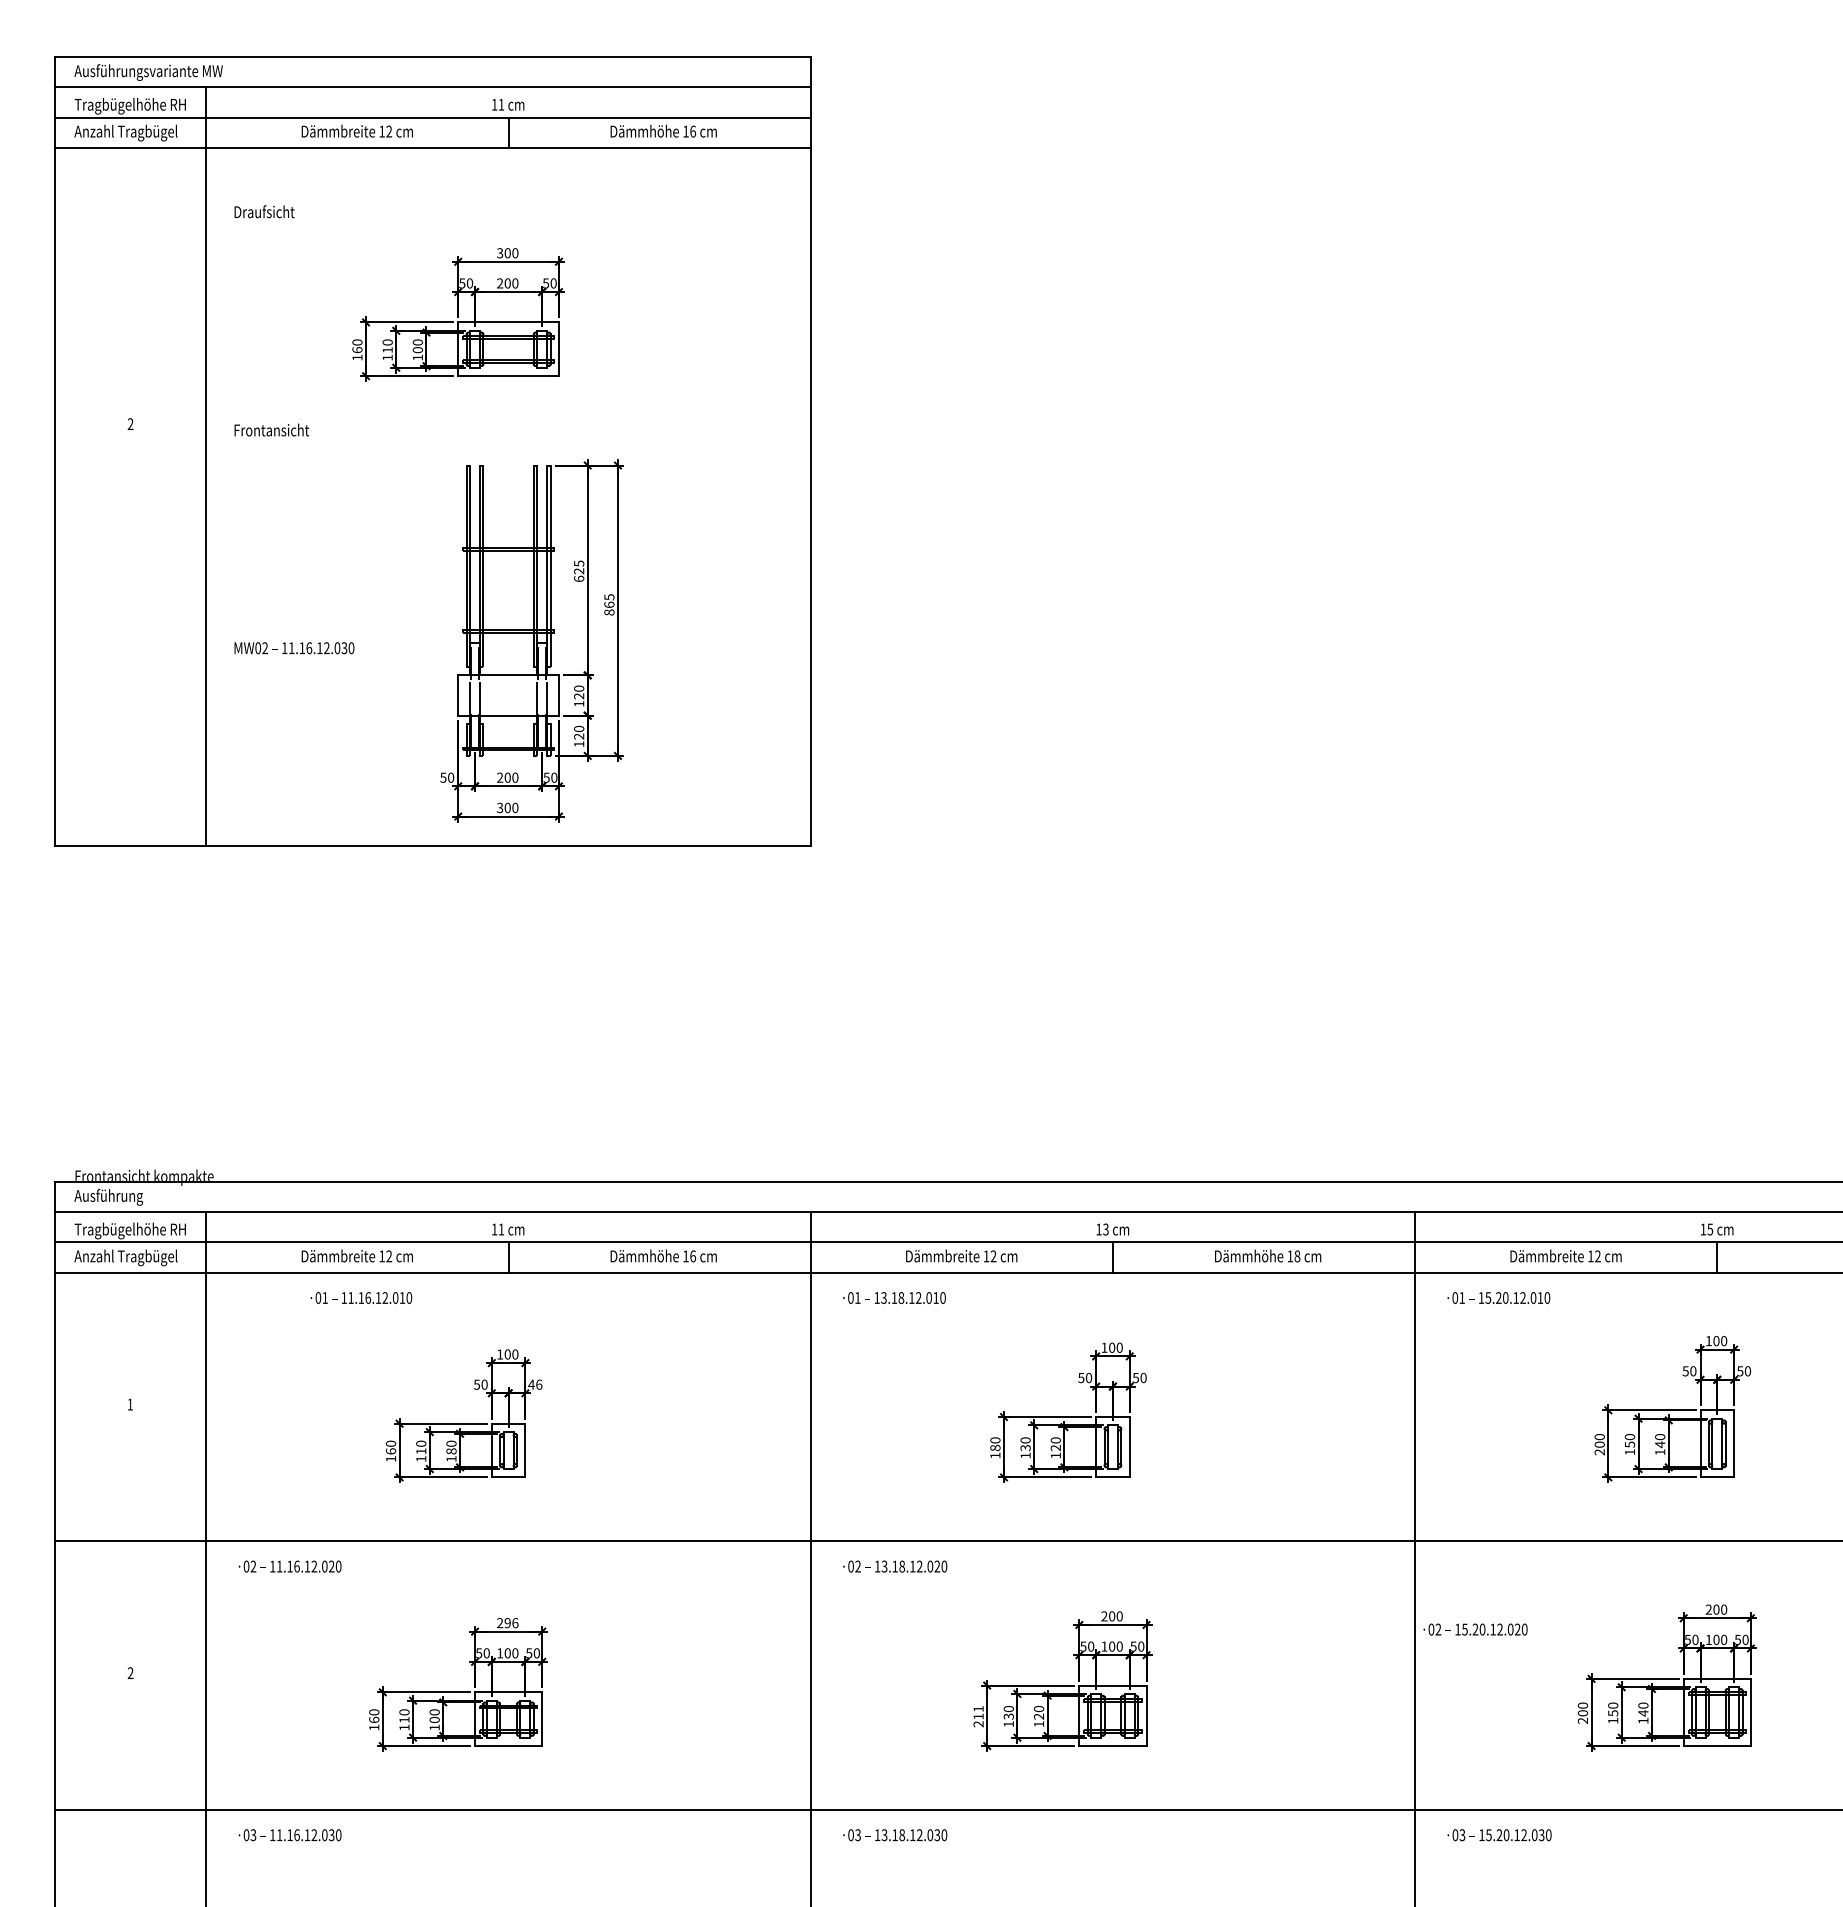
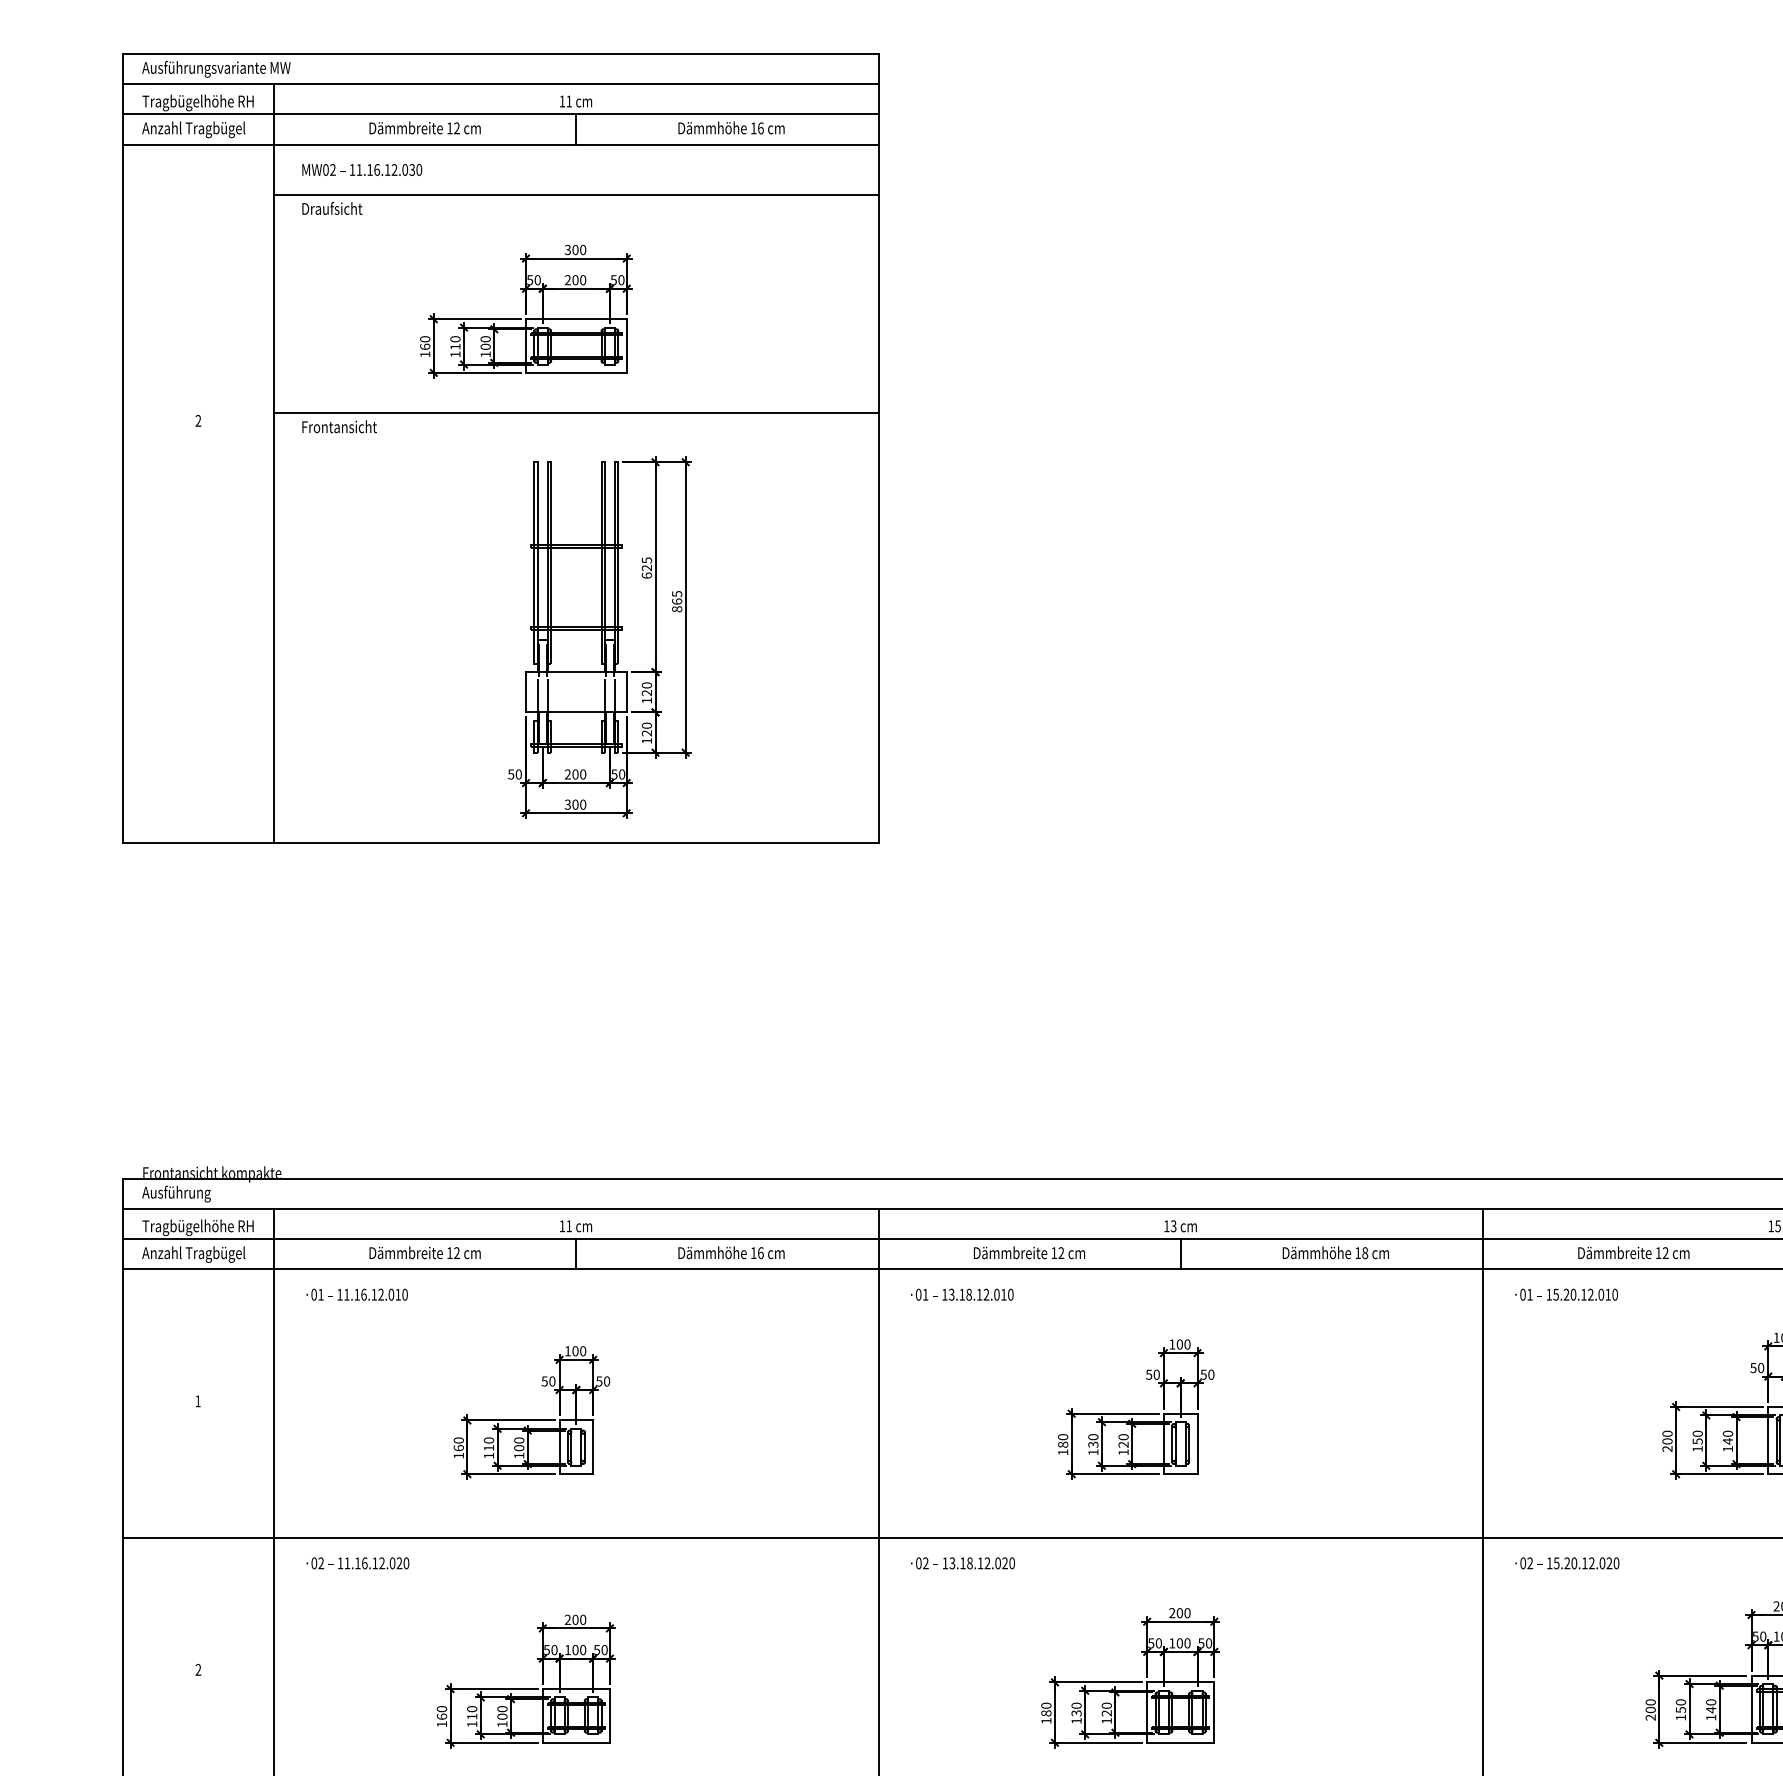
line: (508, 198) -> (576, 195), added
line: (508, 416) -> (576, 413), added
text: (294, 648) -> (362, 170), moved
text: (361, 1297) -> (357, 1294), moved
text: (535, 1384) -> (603, 1381), 46 -> 50
text: (451, 1451) -> (519, 1448), 180 -> 100
text: (511, 1623) -> (579, 1620), 296 -> 200
text: (1475, 1629) -> (1567, 1563), moved
text: (978, 1716) -> (1046, 1713), 211 -> 180

